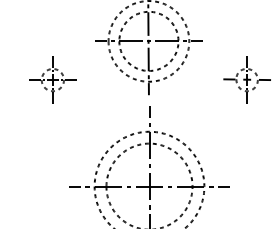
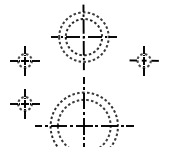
part: (52, 149) -> (24, 103), added

